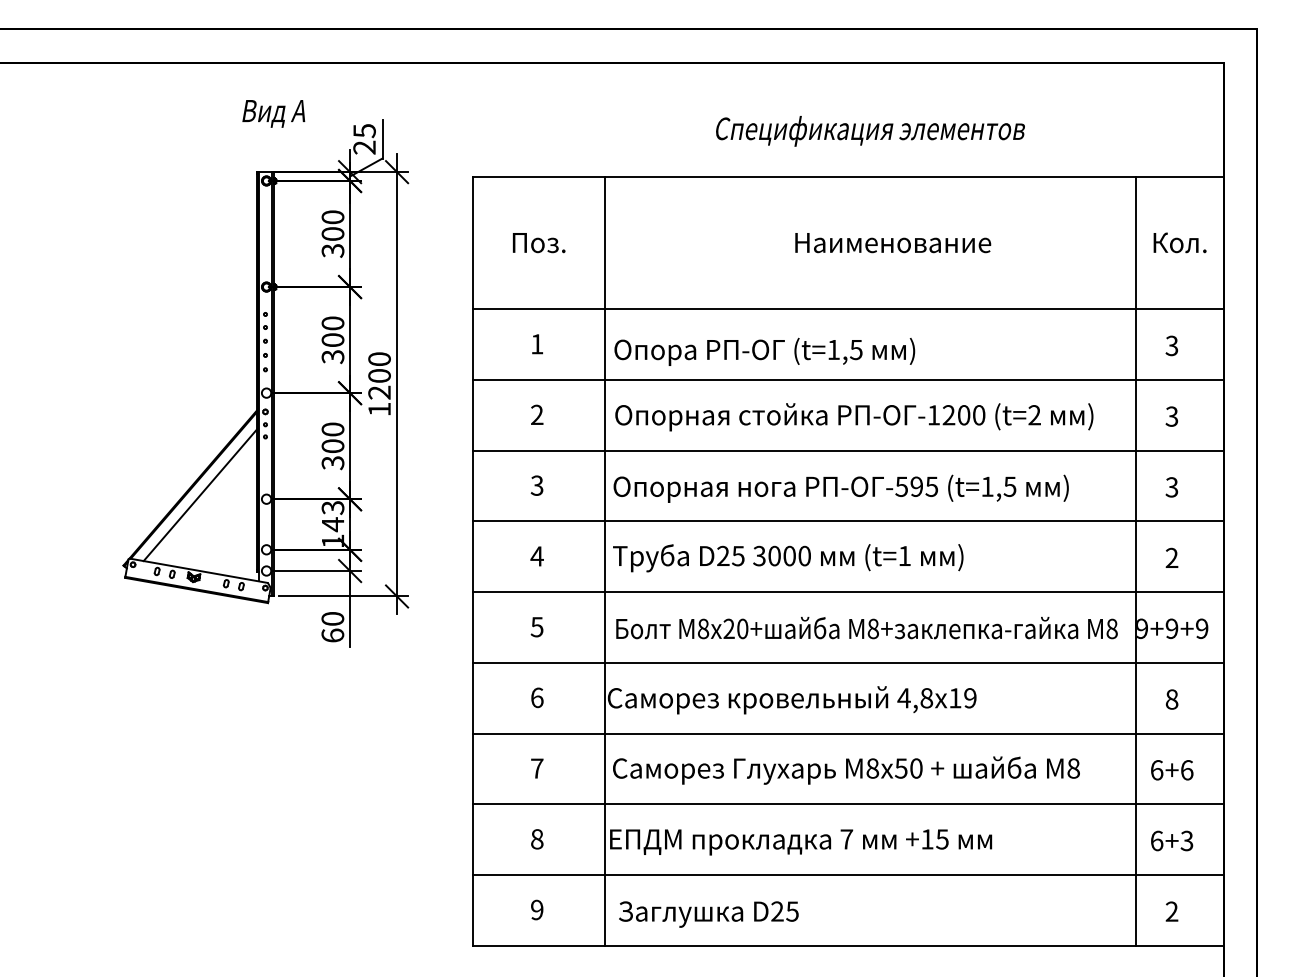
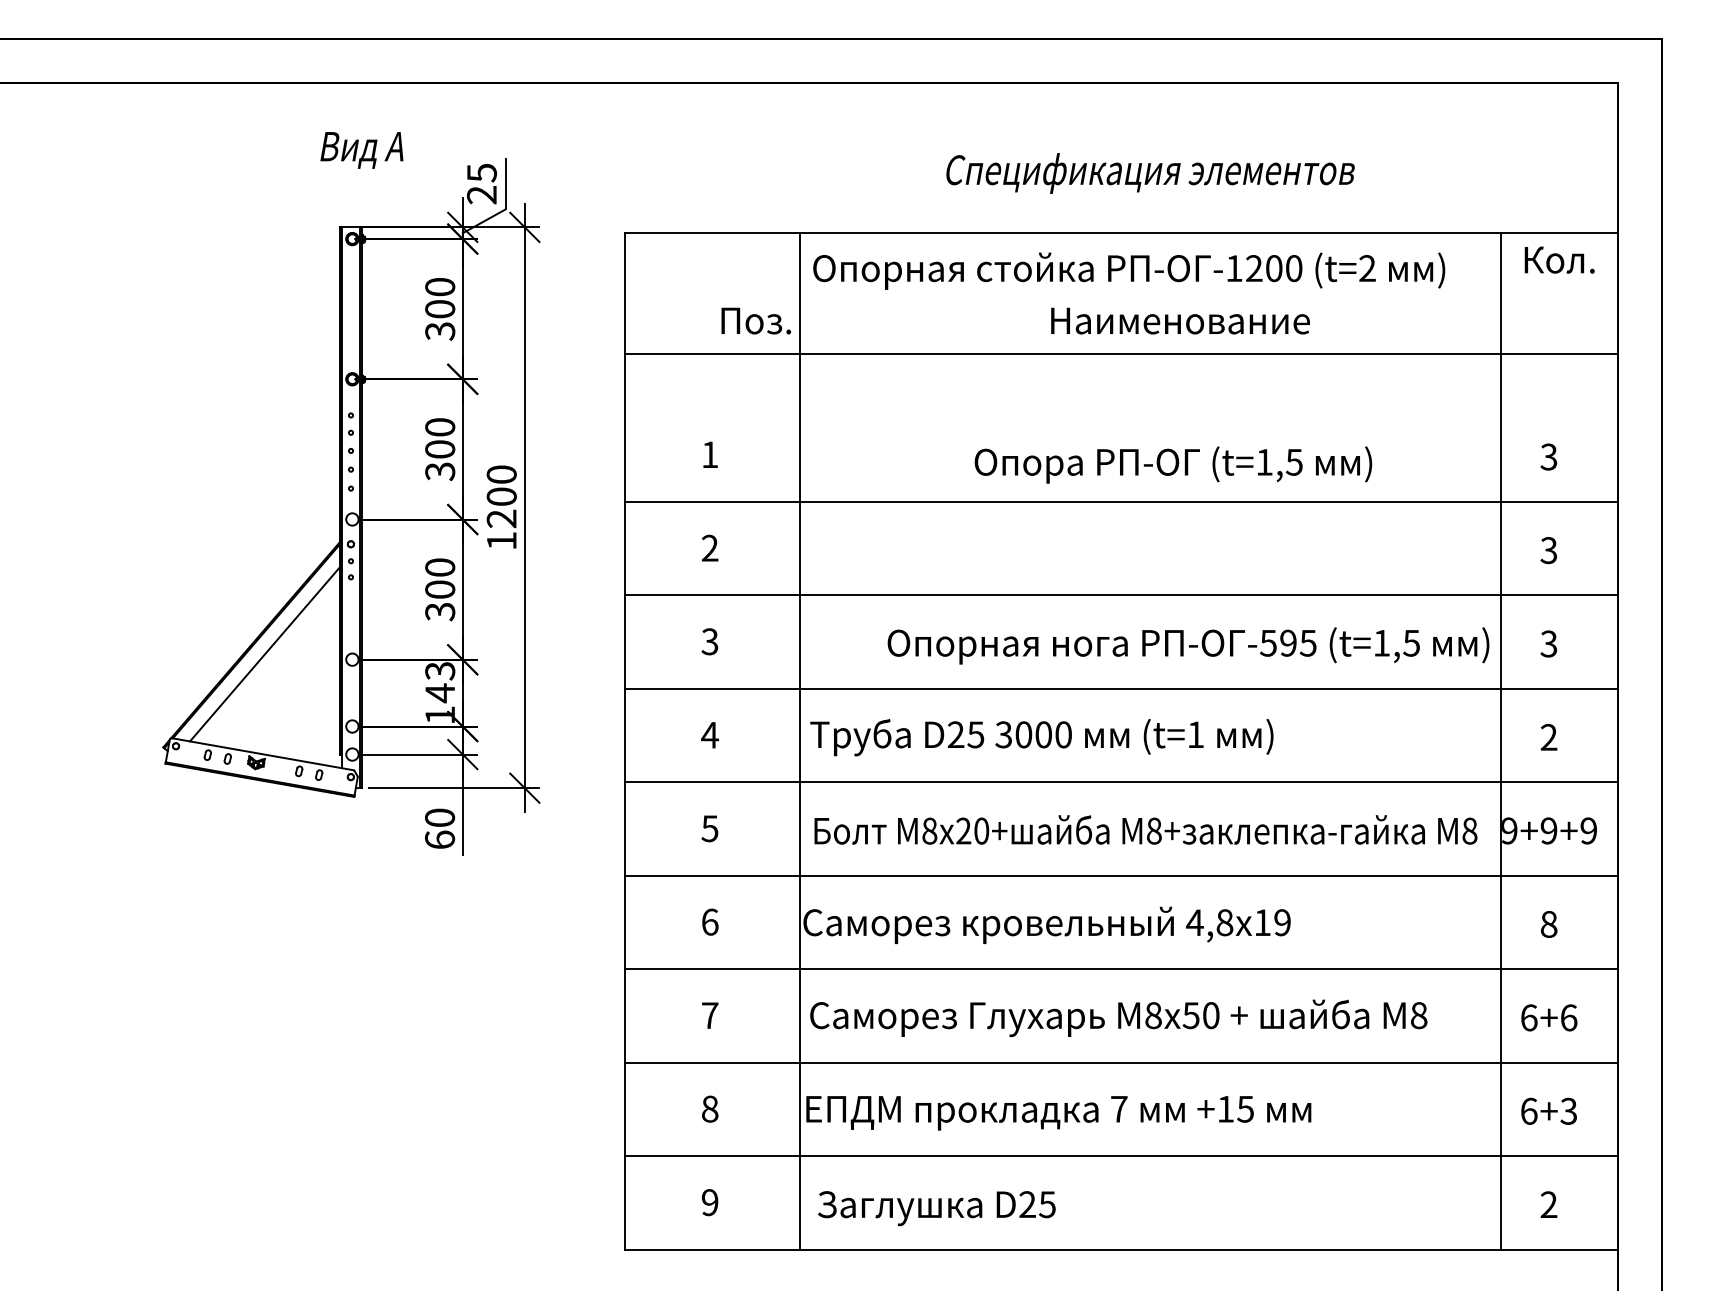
text: (1179, 242) -> (1558, 259), moved
text: (539, 243) -> (756, 321), moved
line: (847, 309) -> (1120, 354), moved
text: (764, 351) -> (1173, 464), moved
text: (854, 417) -> (1129, 271), moved
text: (840, 488) -> (1187, 645), moved

